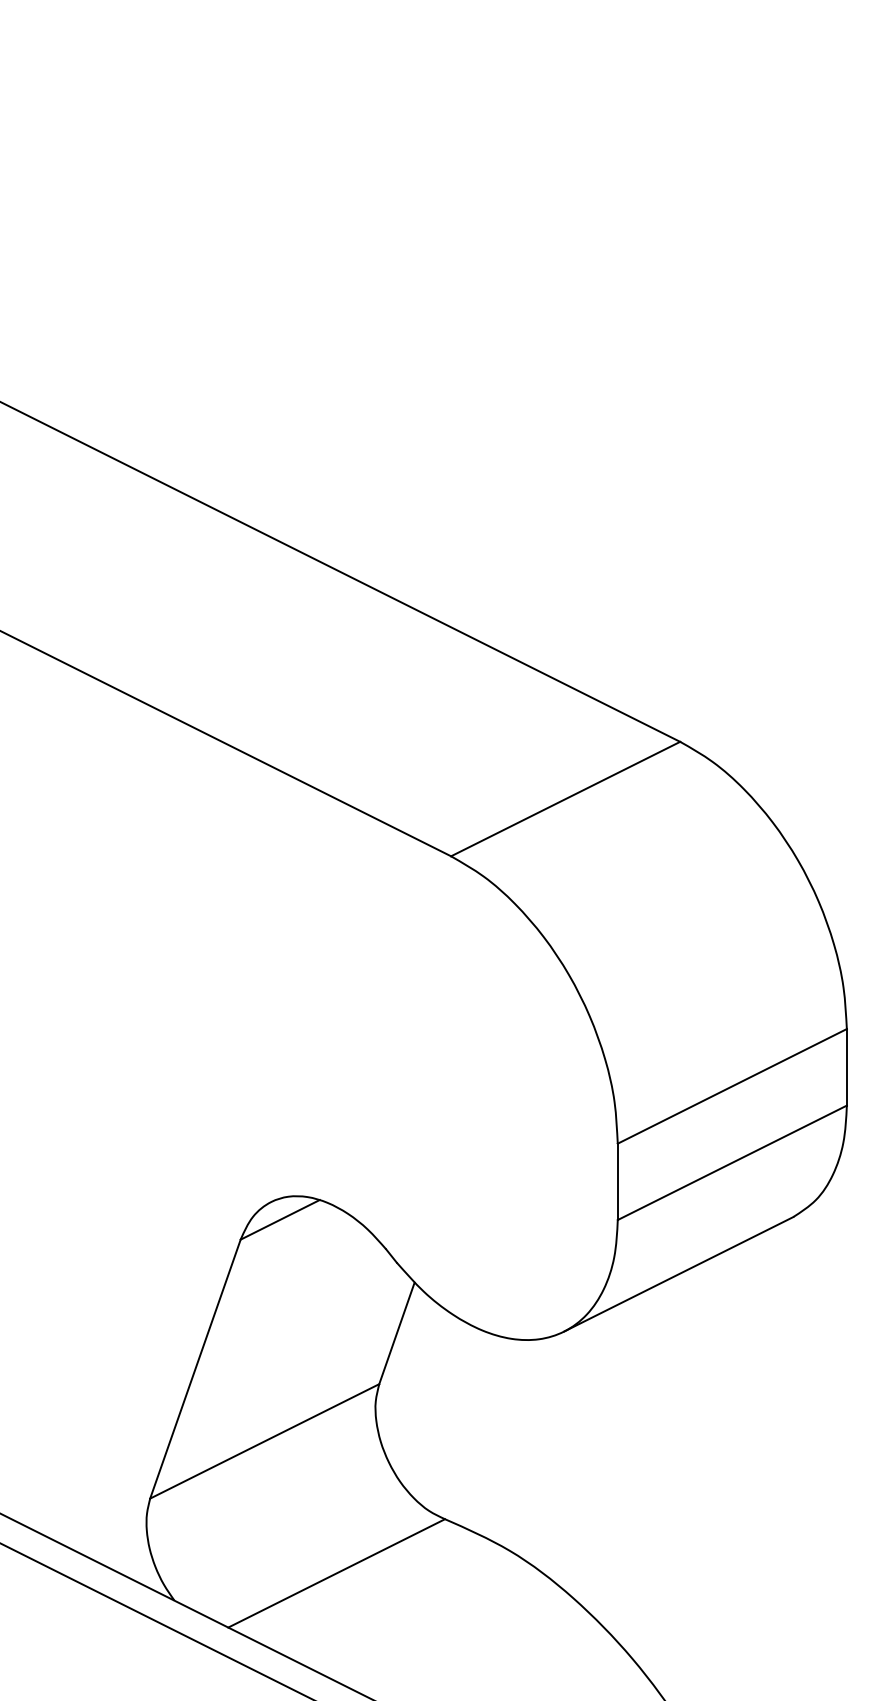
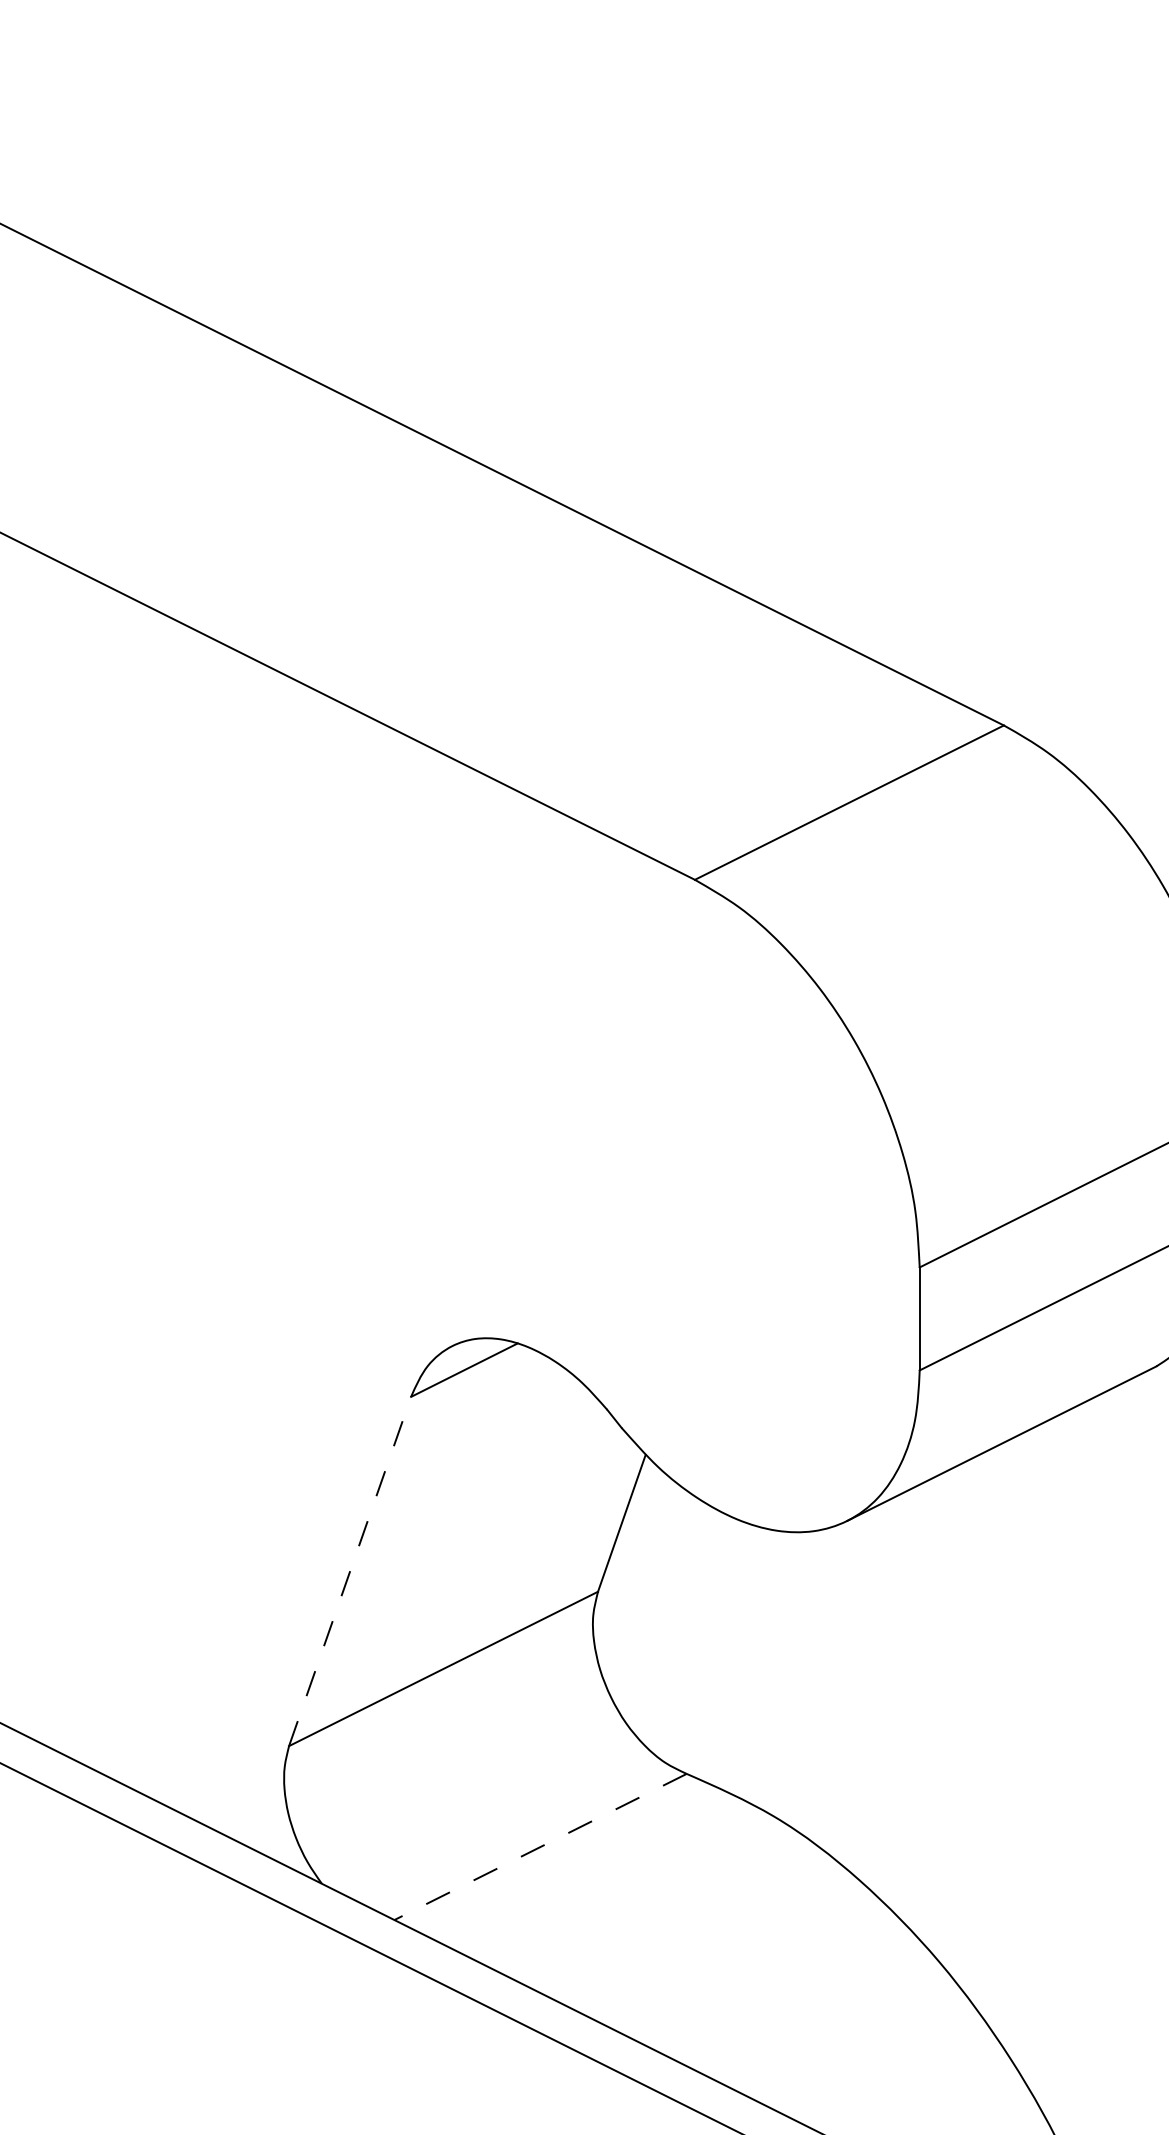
line: (195, 1368) -> (350, 1570), solid -> dashed
line: (336, 1573) -> (540, 1847), solid -> dashed

